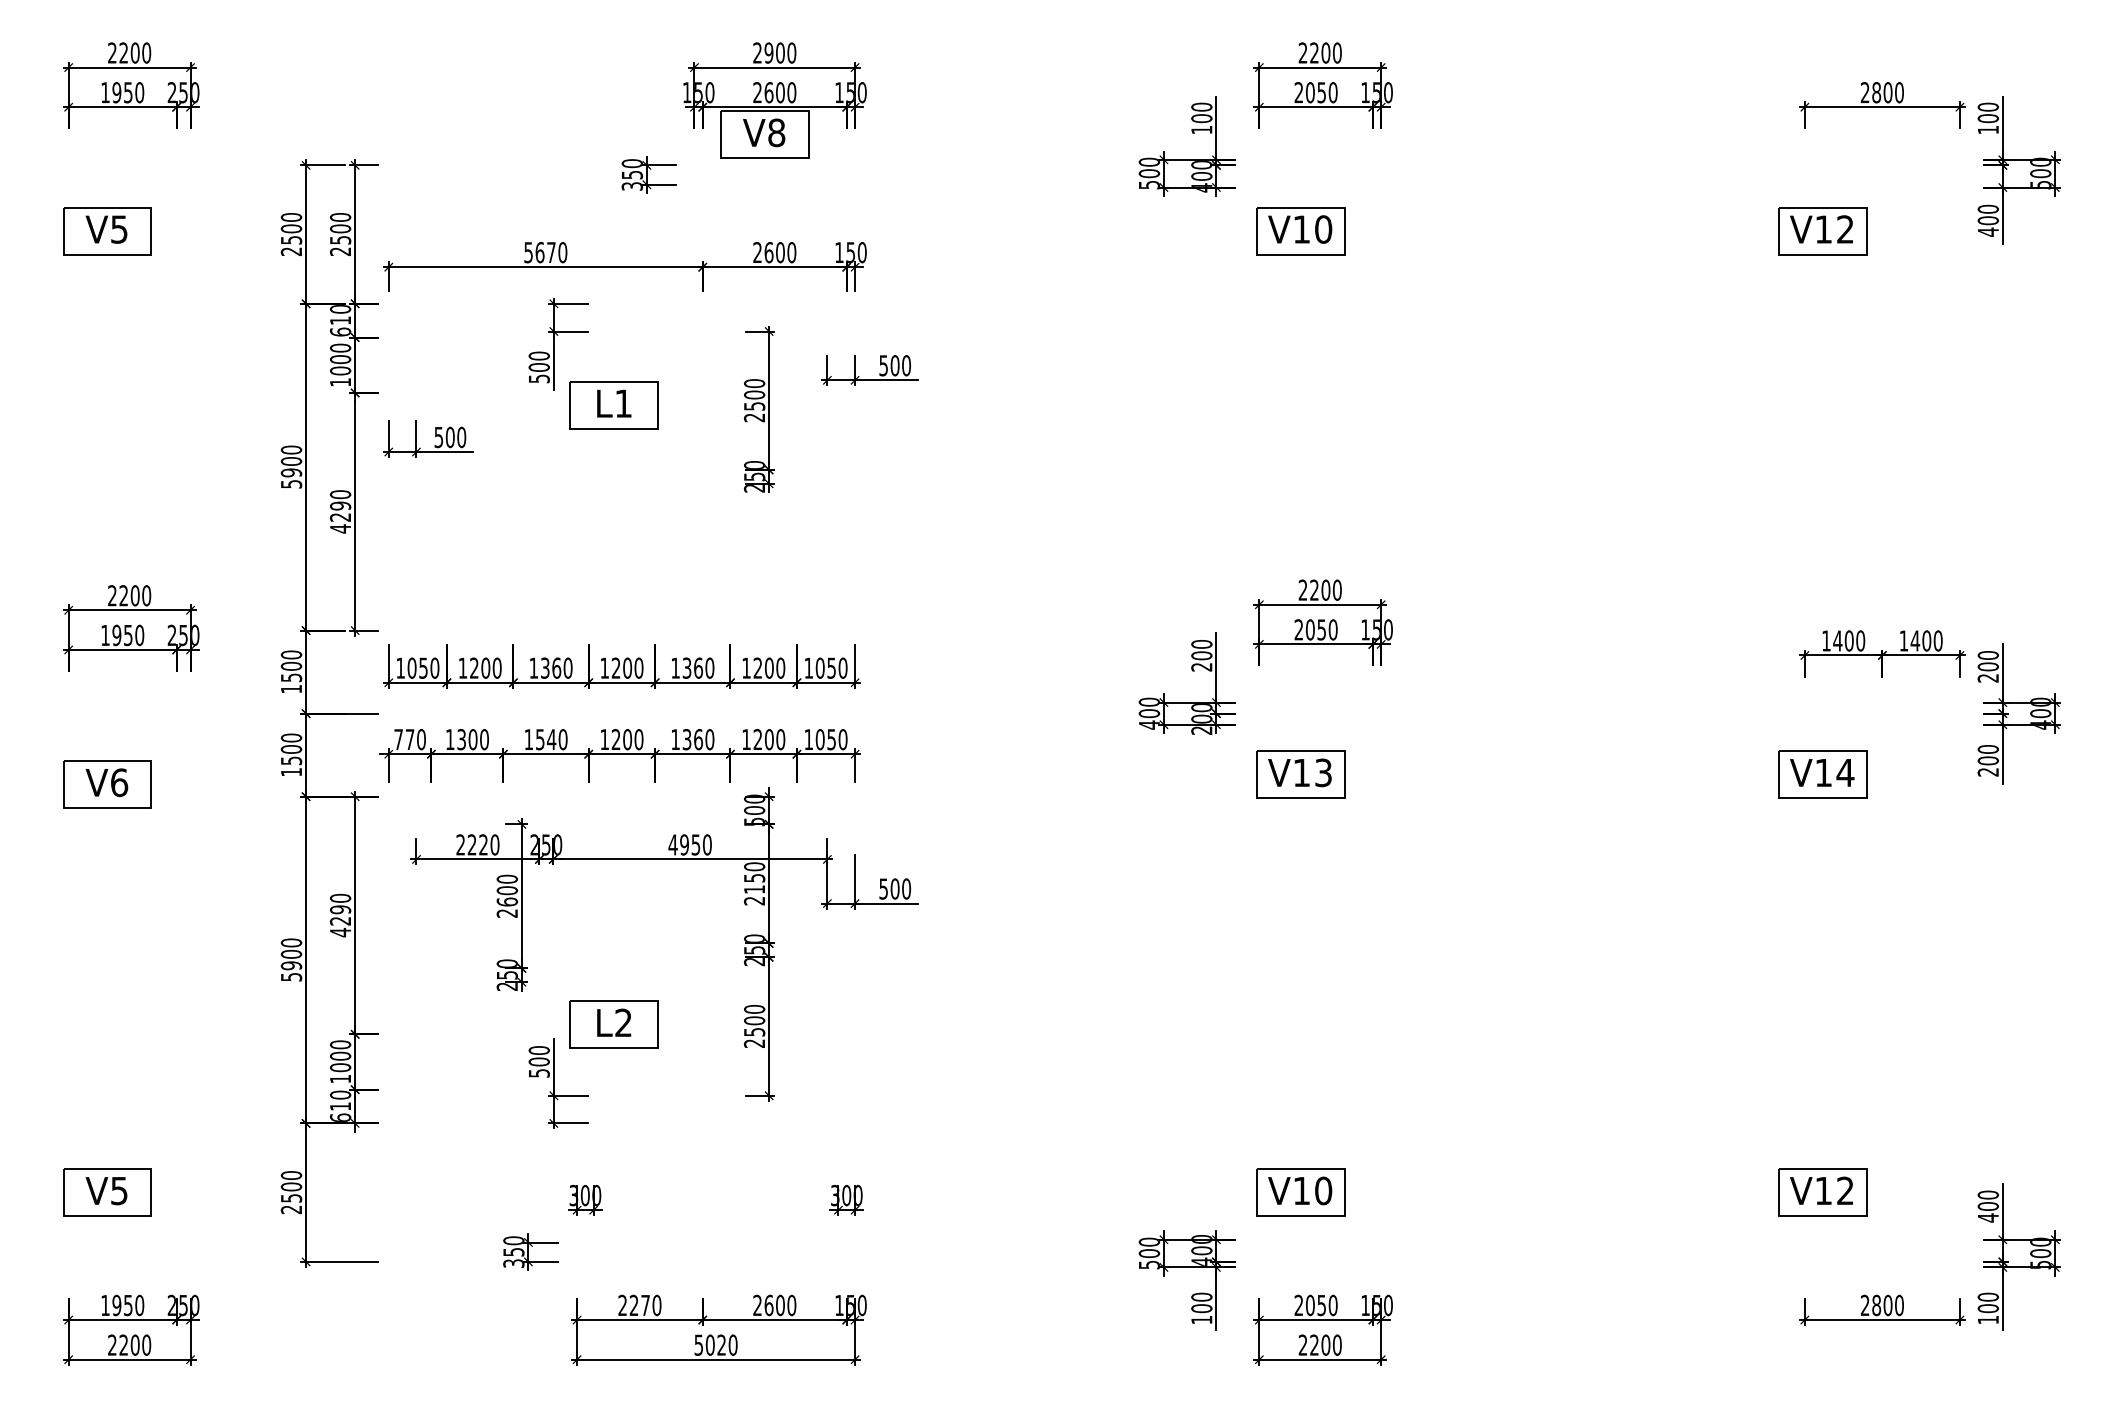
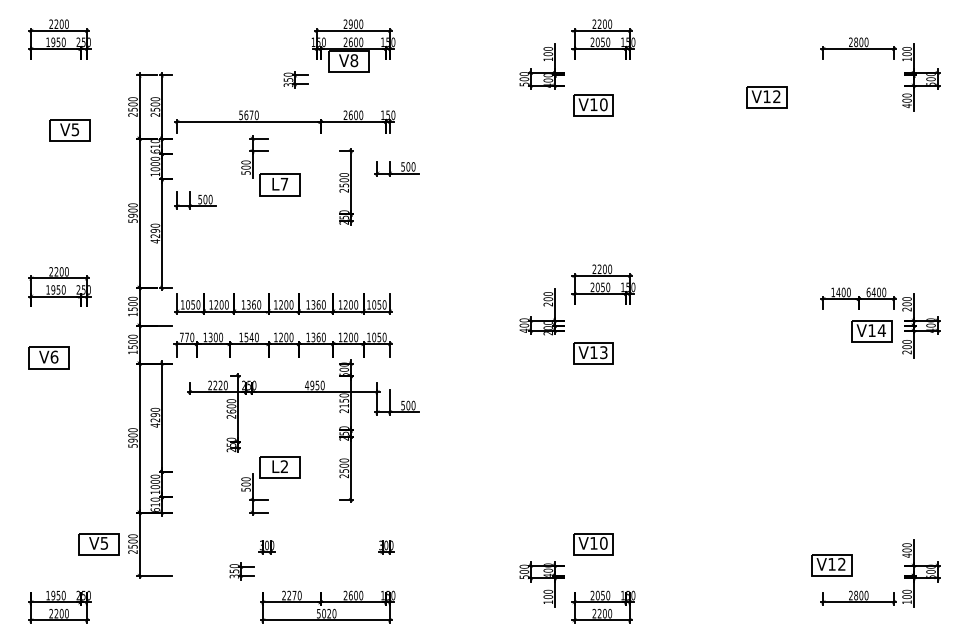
part: (106, 231) -> (69, 130), moved
part: (1822, 231) -> (766, 97), moved
text: (623, 404) -> (284, 184), L1 -> L7
text: (1903, 641) -> (868, 292), 1400 -> 6400
part: (1822, 774) -> (871, 331), moved
part: (106, 1193) -> (98, 544), moved
part: (1822, 1193) -> (831, 565), moved

